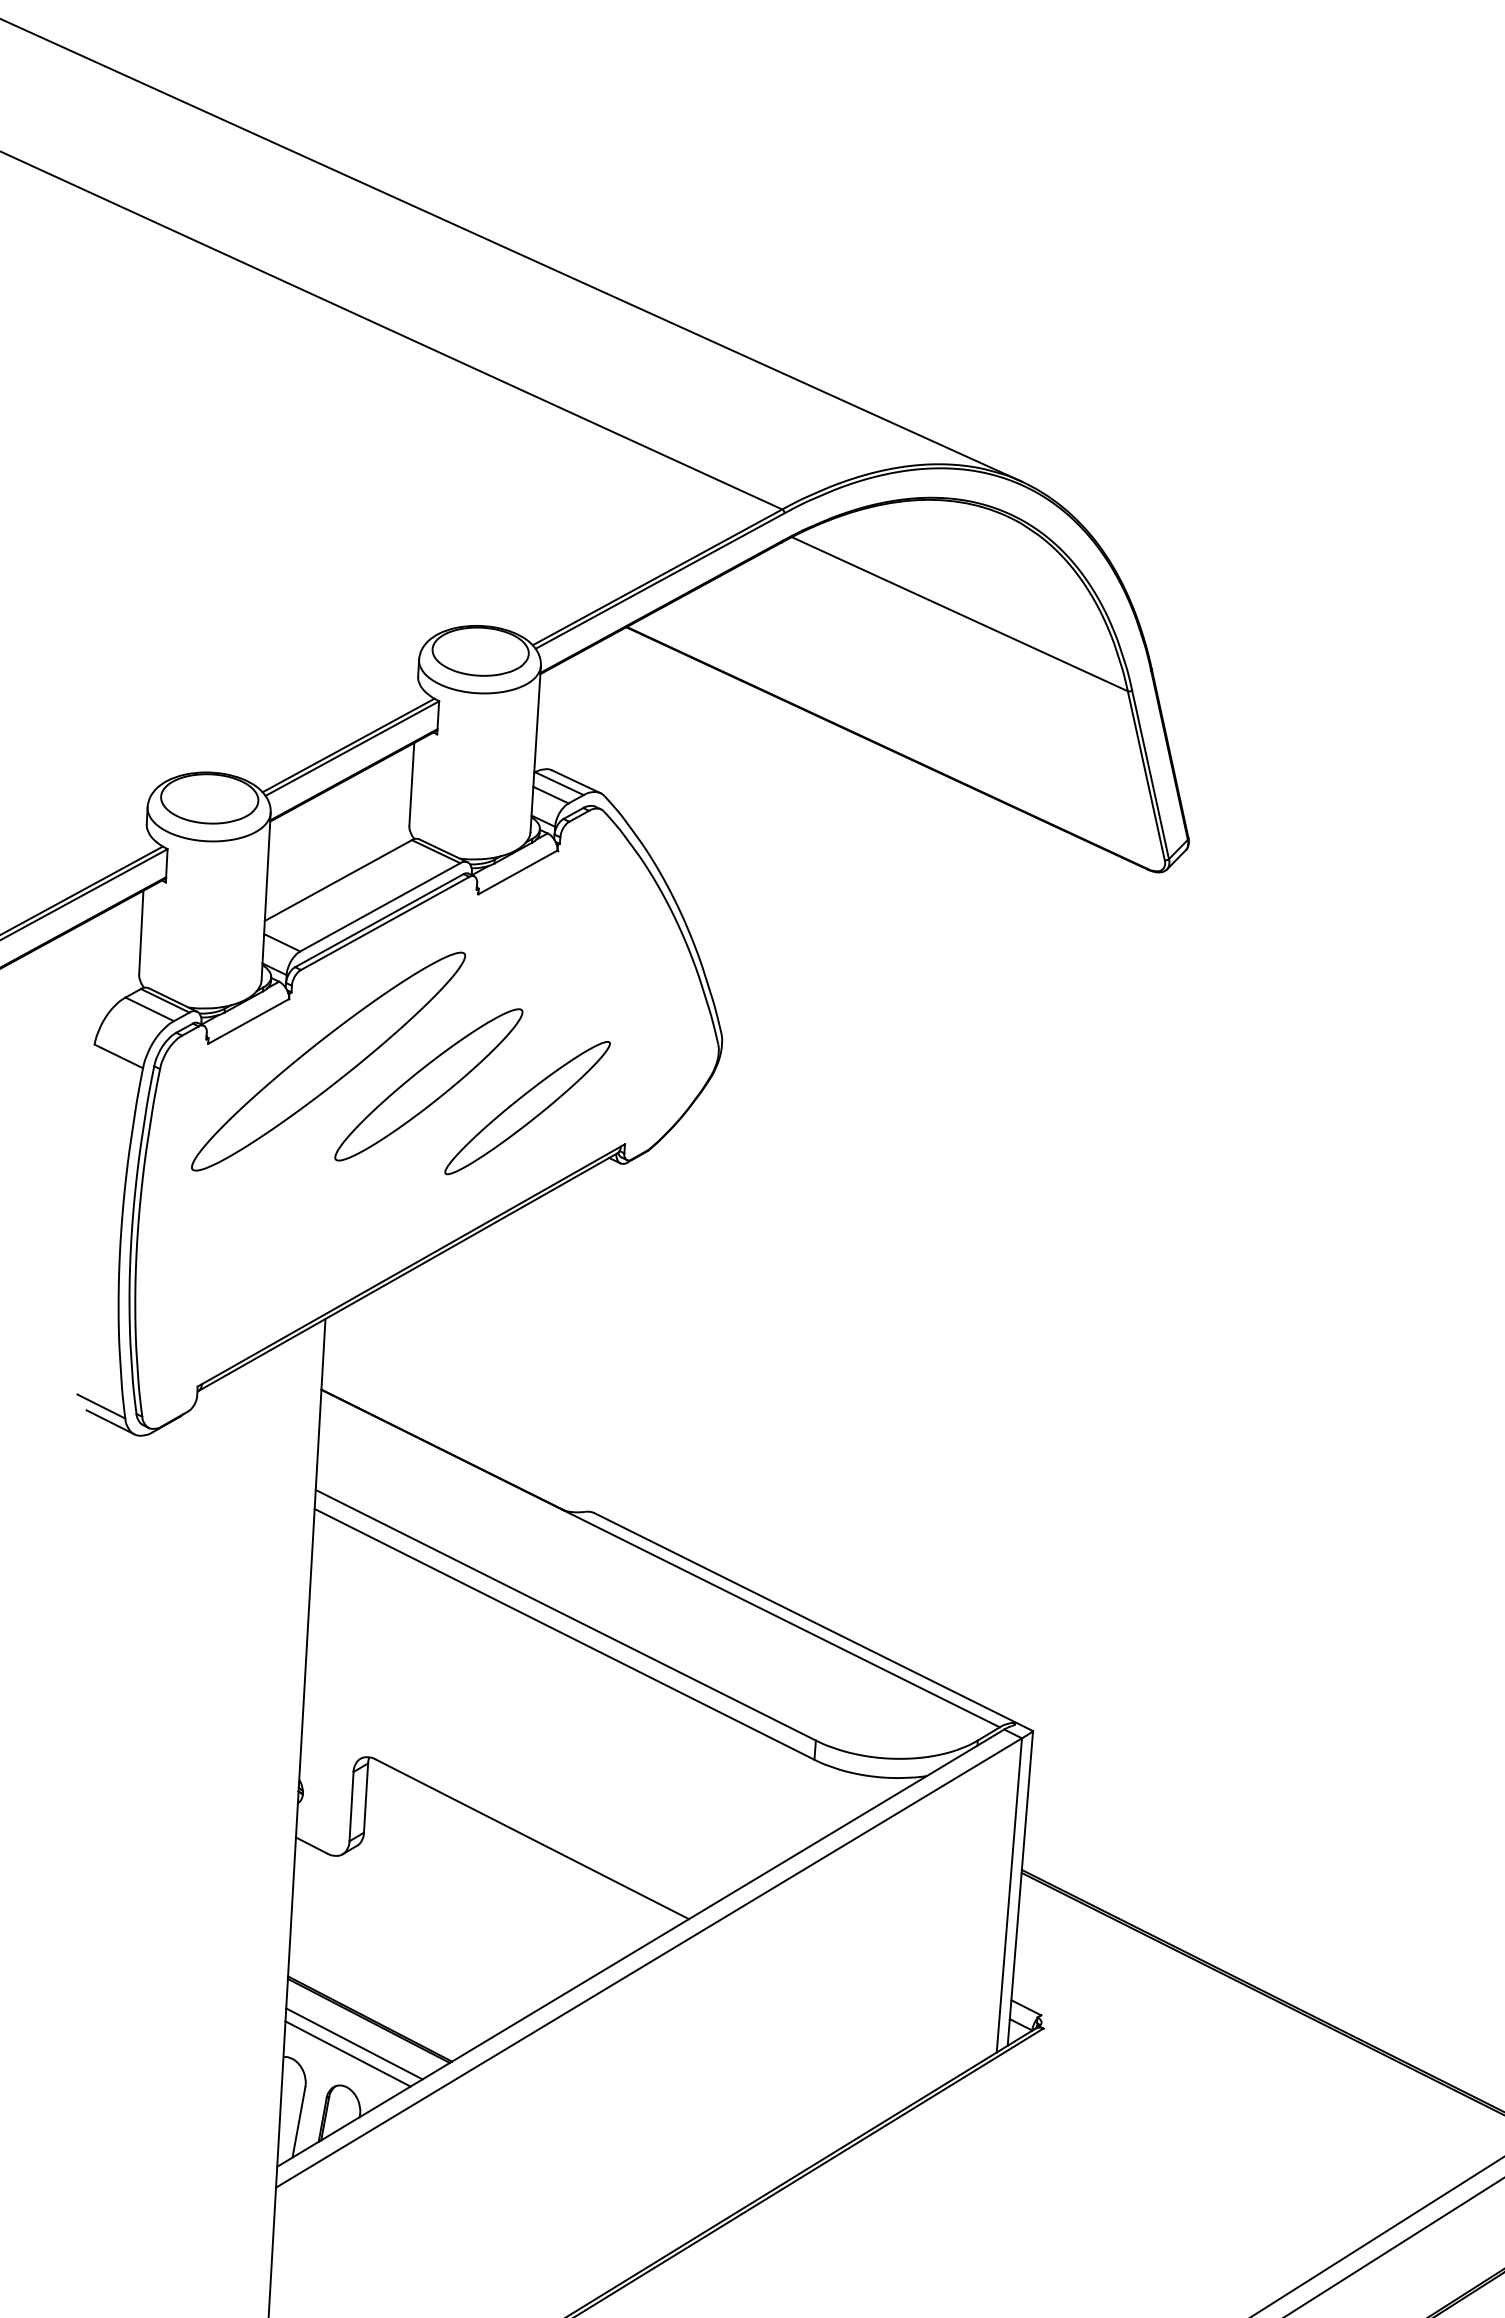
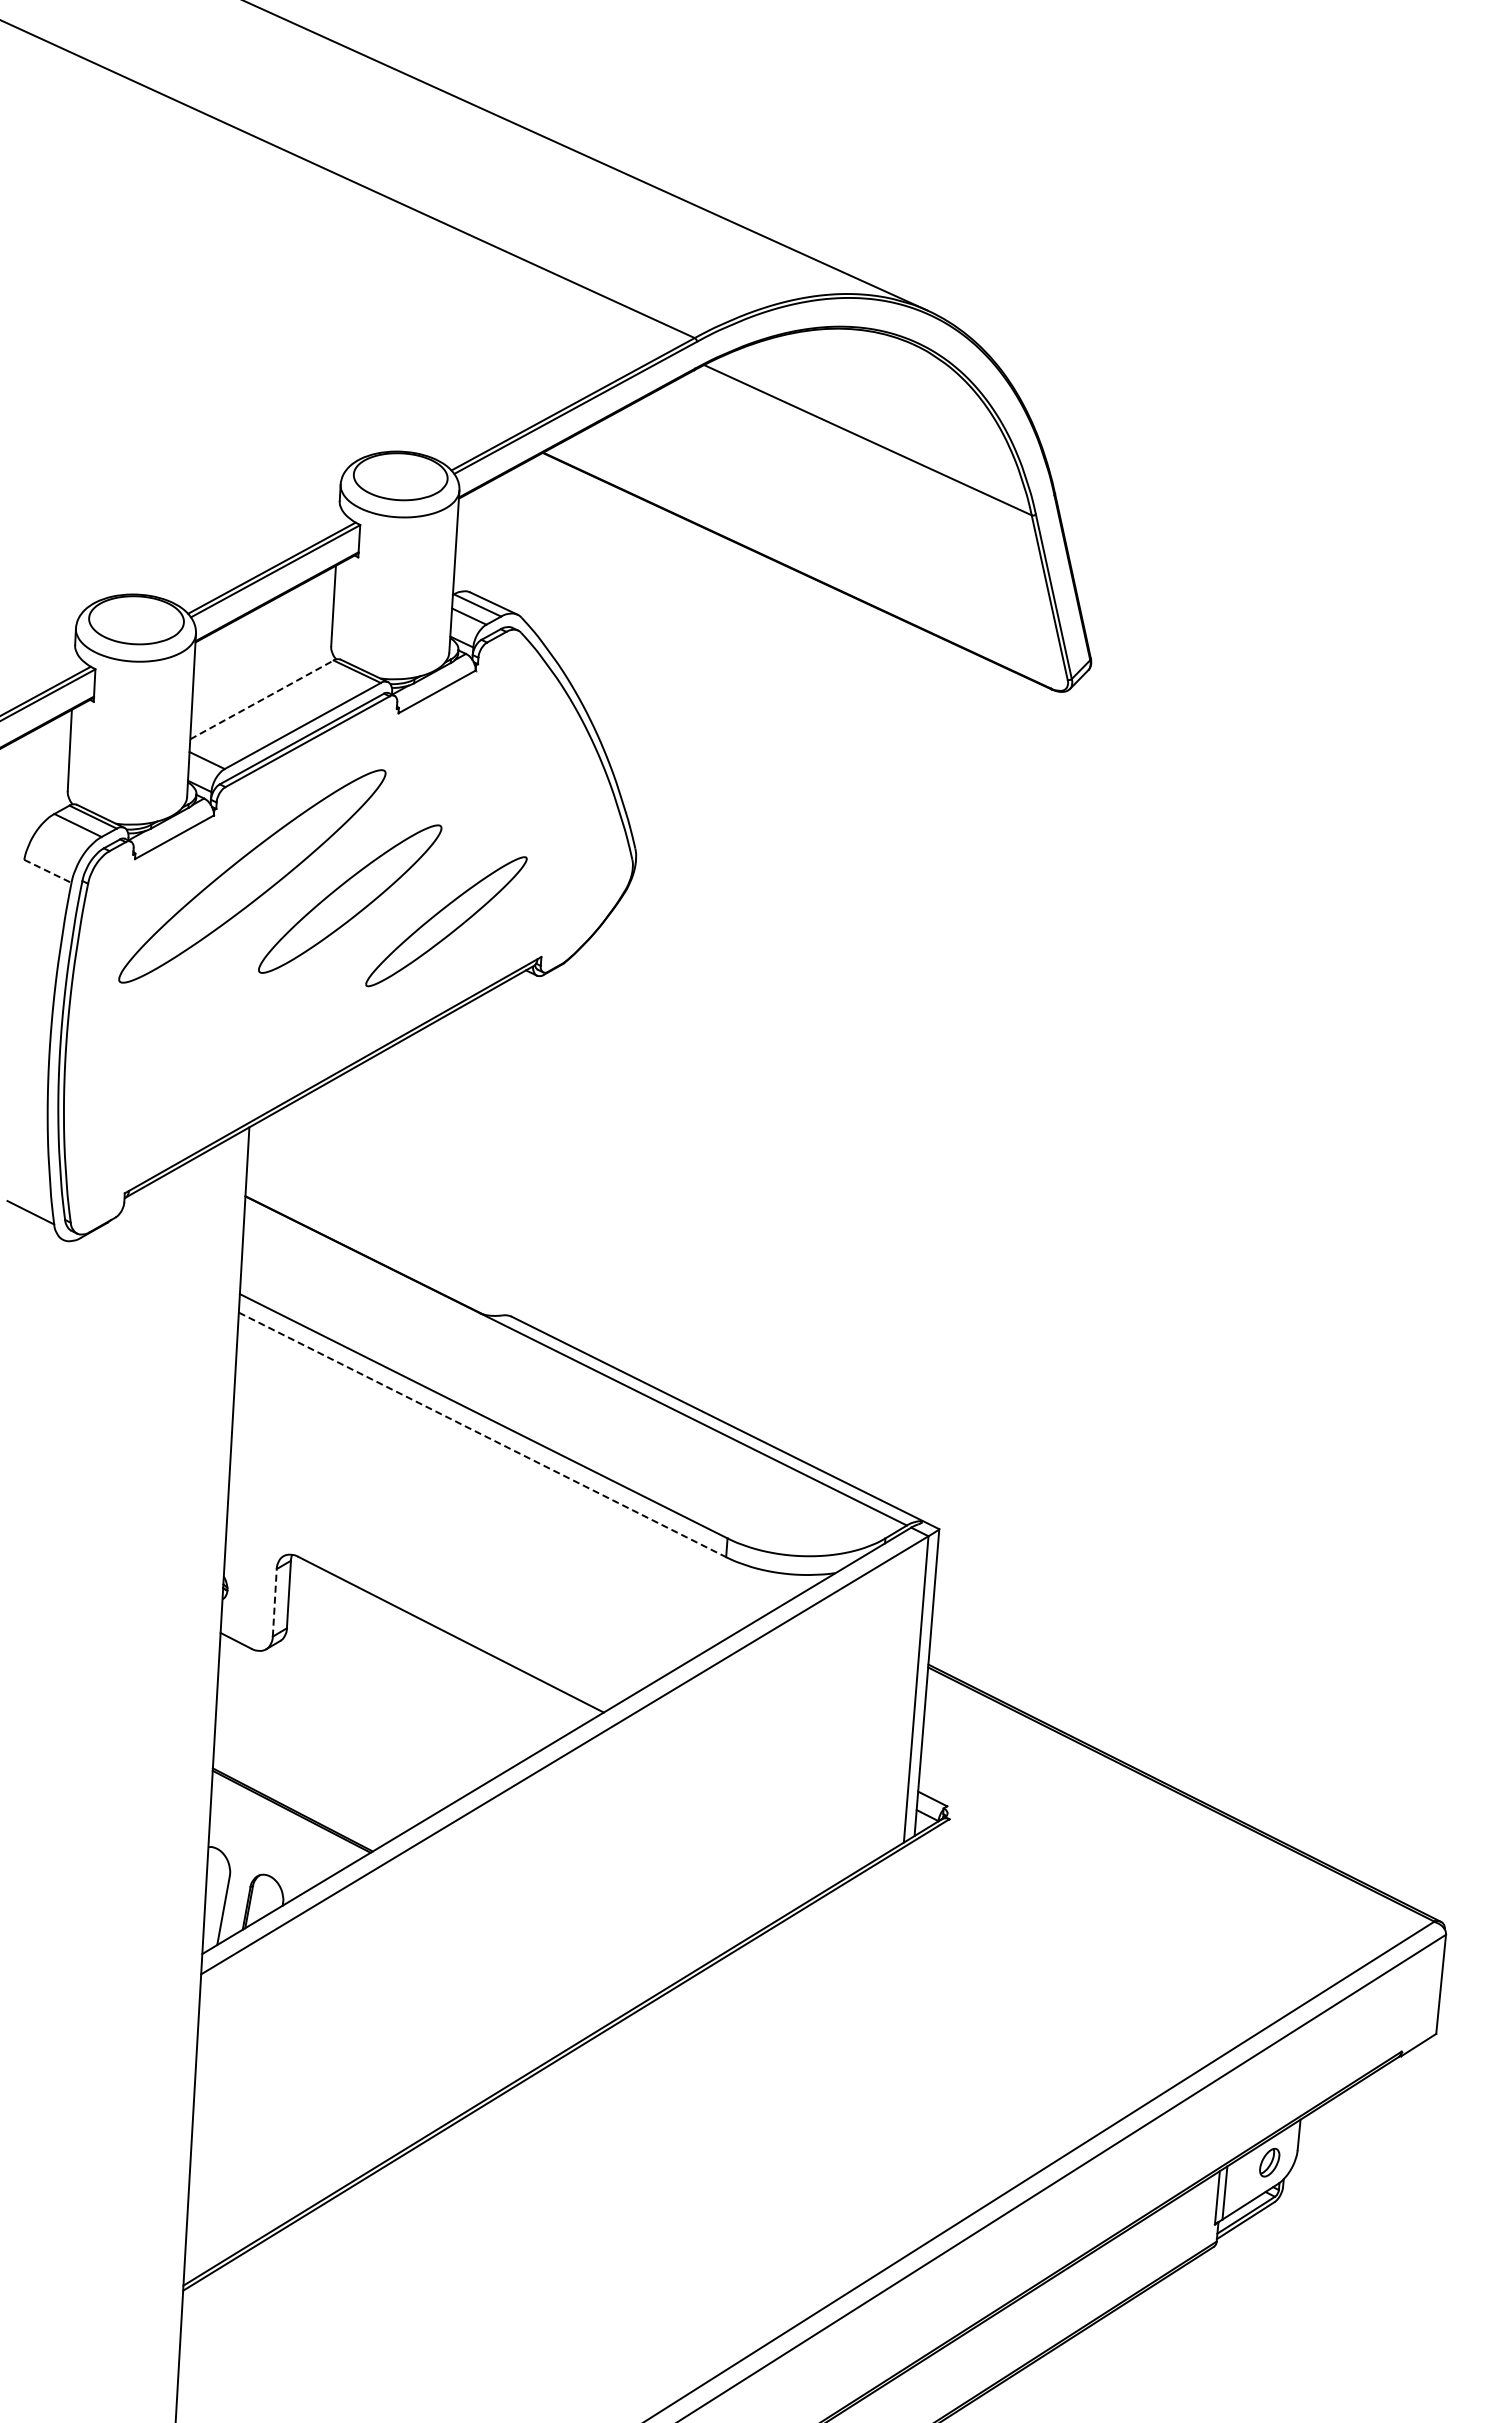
line: (337, 880) -> (261, 699), solid -> dashed
line: (119, 1056) -> (48, 871), solid -> dashed
line: (110, 1421) -> (39, 1227), removed
line: (564, 1633) -> (482, 1434), solid -> dashed
line: (351, 1806) -> (274, 1602), solid -> dashed
line: (354, 2043) -> (277, 1833), removed
line: (348, 2053) -> (271, 1843), removed

